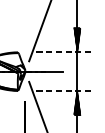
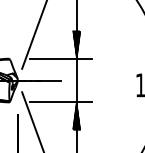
line: (63, 52) -> (61, 58), dashed -> solid
line: (63, 90) -> (61, 102), dashed -> solid

